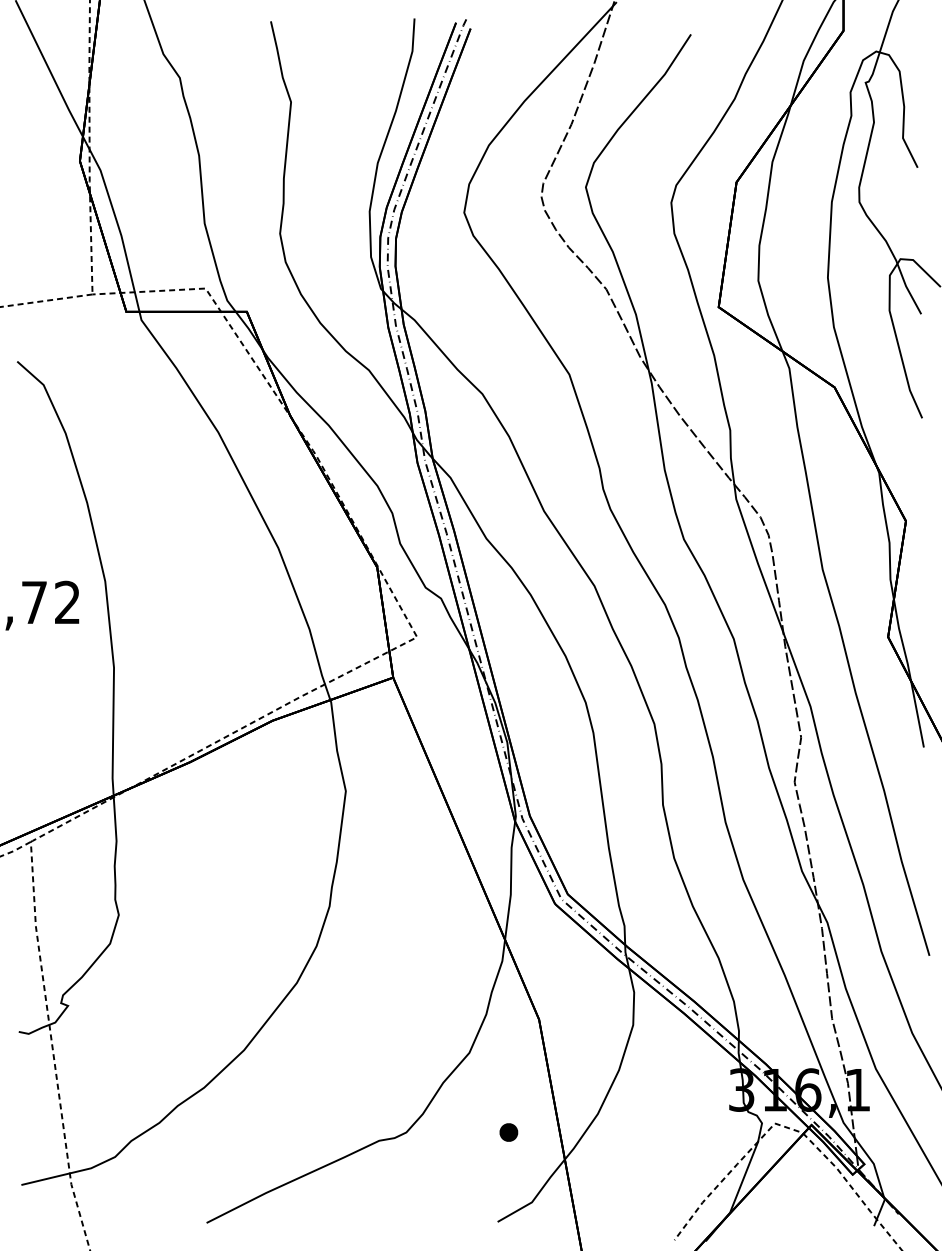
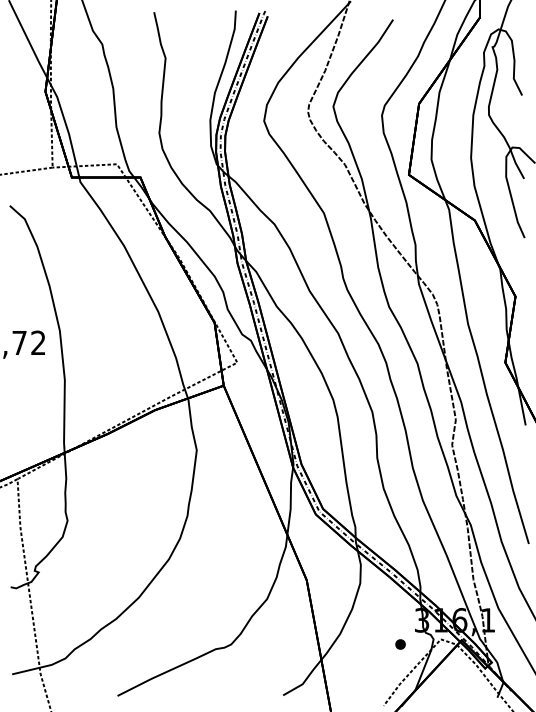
part: (508, 1132) -> (400, 644), moved

